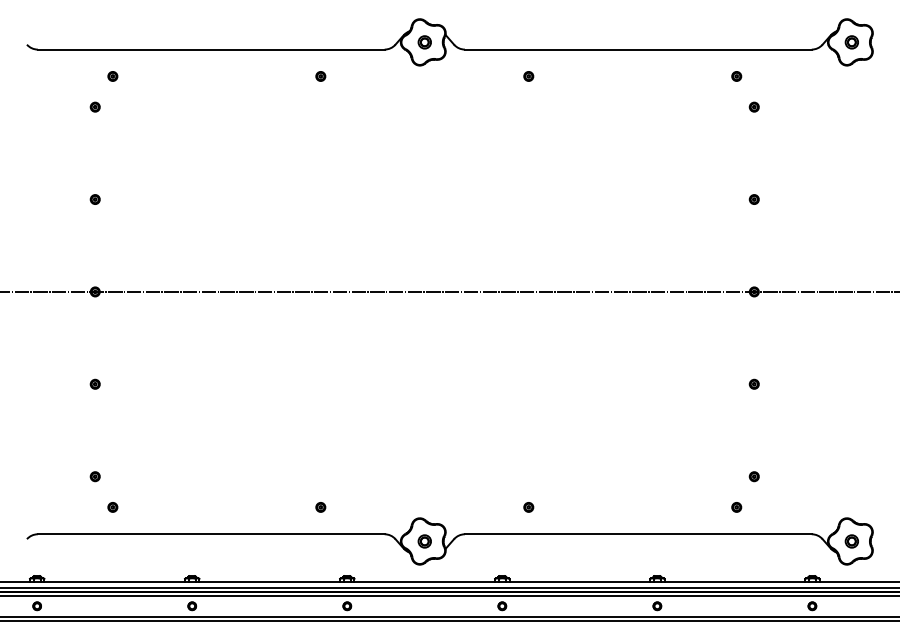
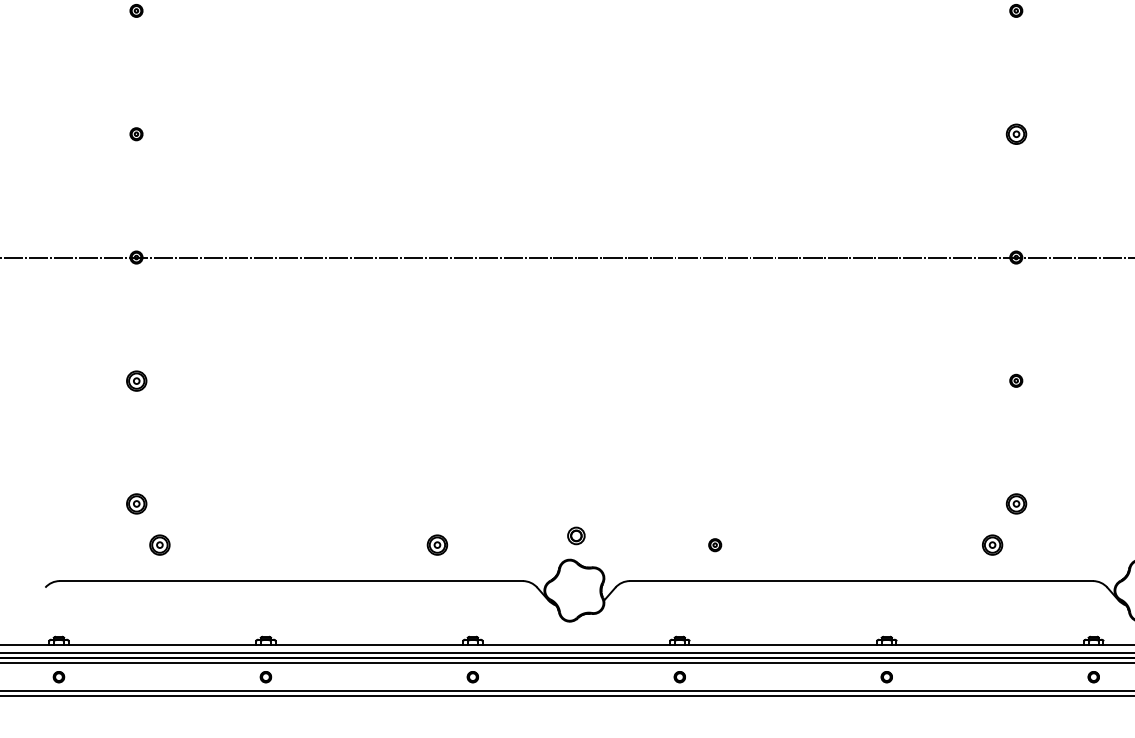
part: (753, 199) -> (1015, 134), size x1.6
part: (94, 383) -> (135, 379), size x1.6
part: (94, 476) -> (135, 503), size x1.6
part: (753, 476) -> (1015, 503), size x1.6
part: (112, 507) -> (159, 545), size x1.6
part: (320, 507) -> (437, 545), size x1.6
part: (736, 507) -> (992, 545), size x1.6
part: (424, 541) -> (575, 535), moved

